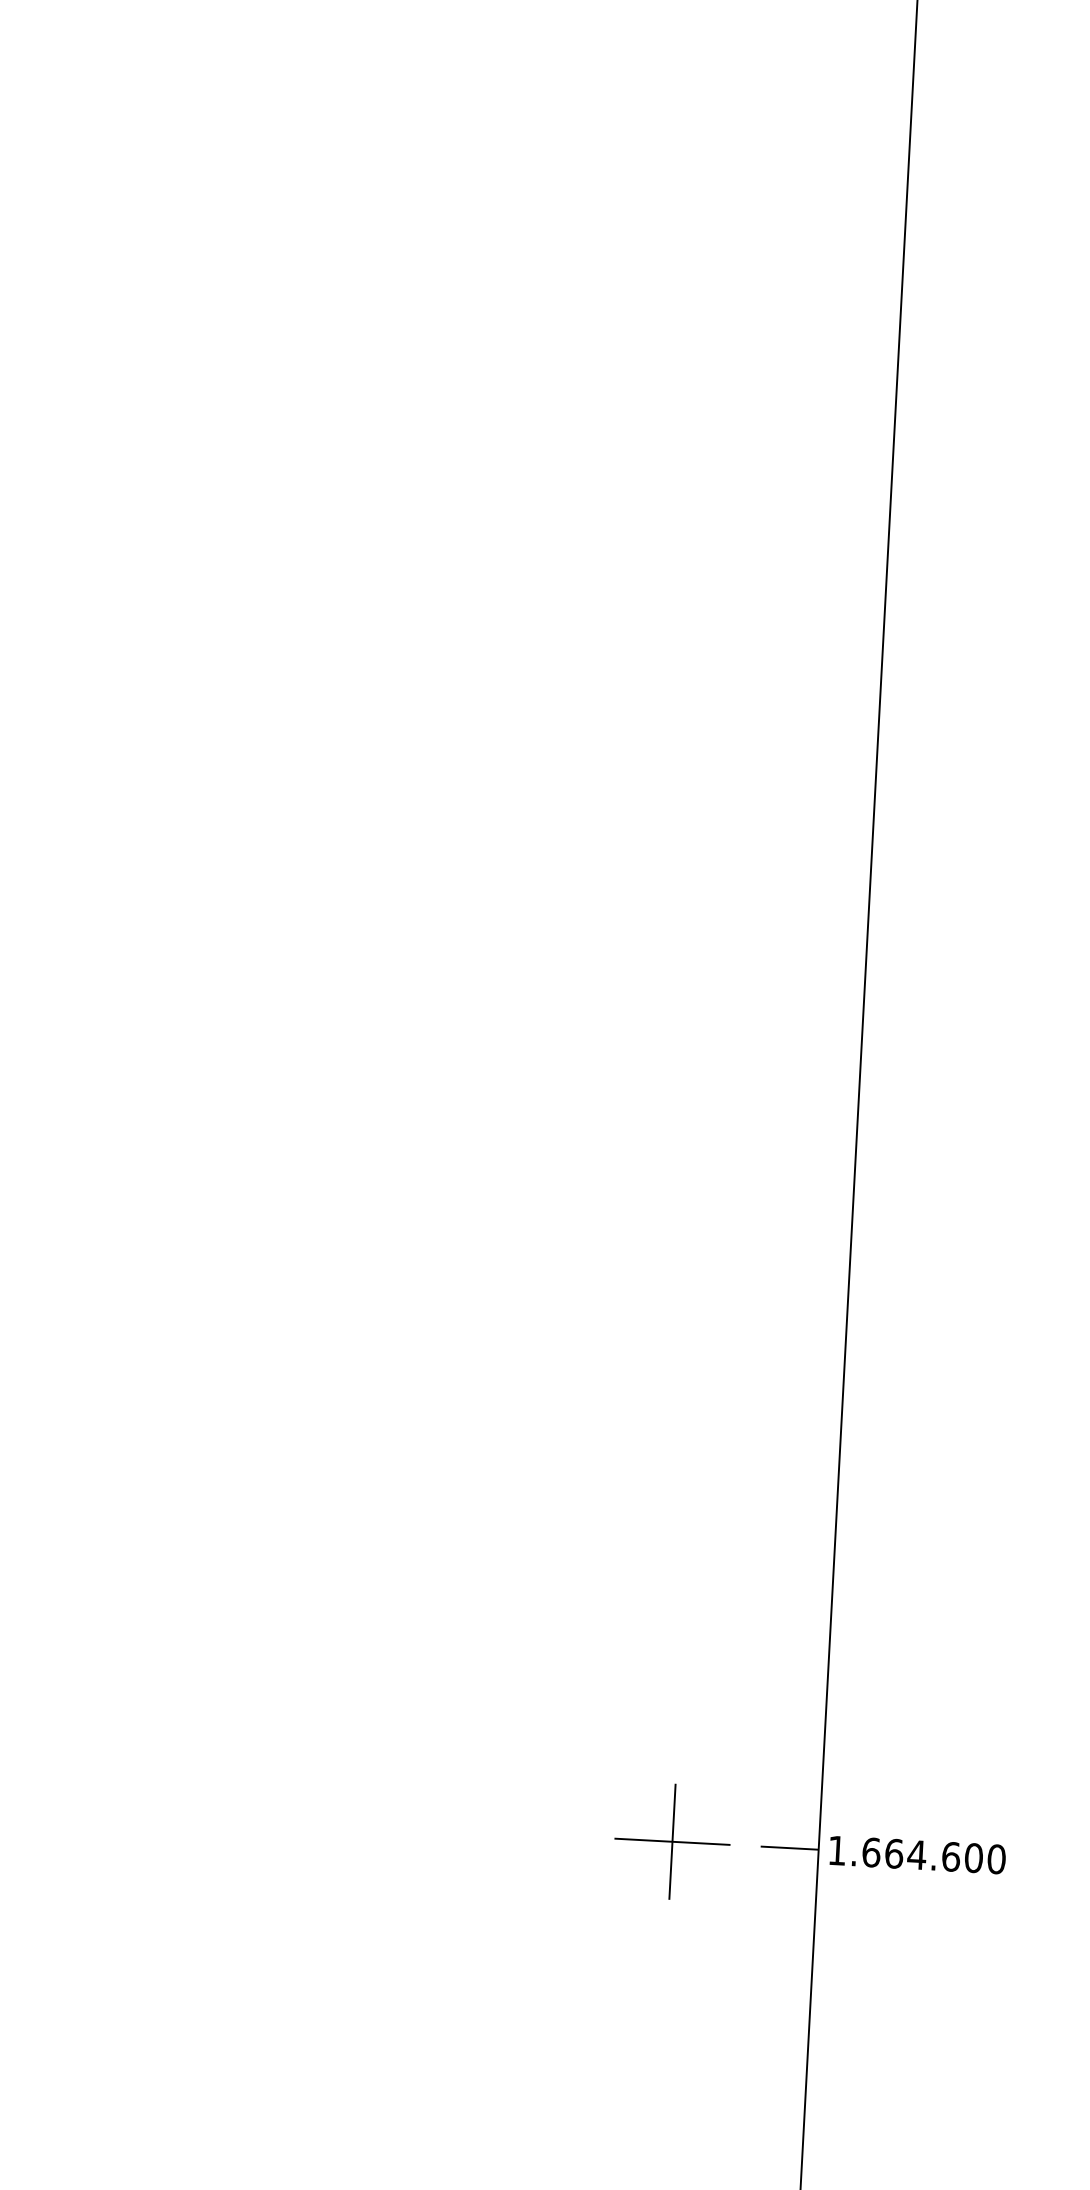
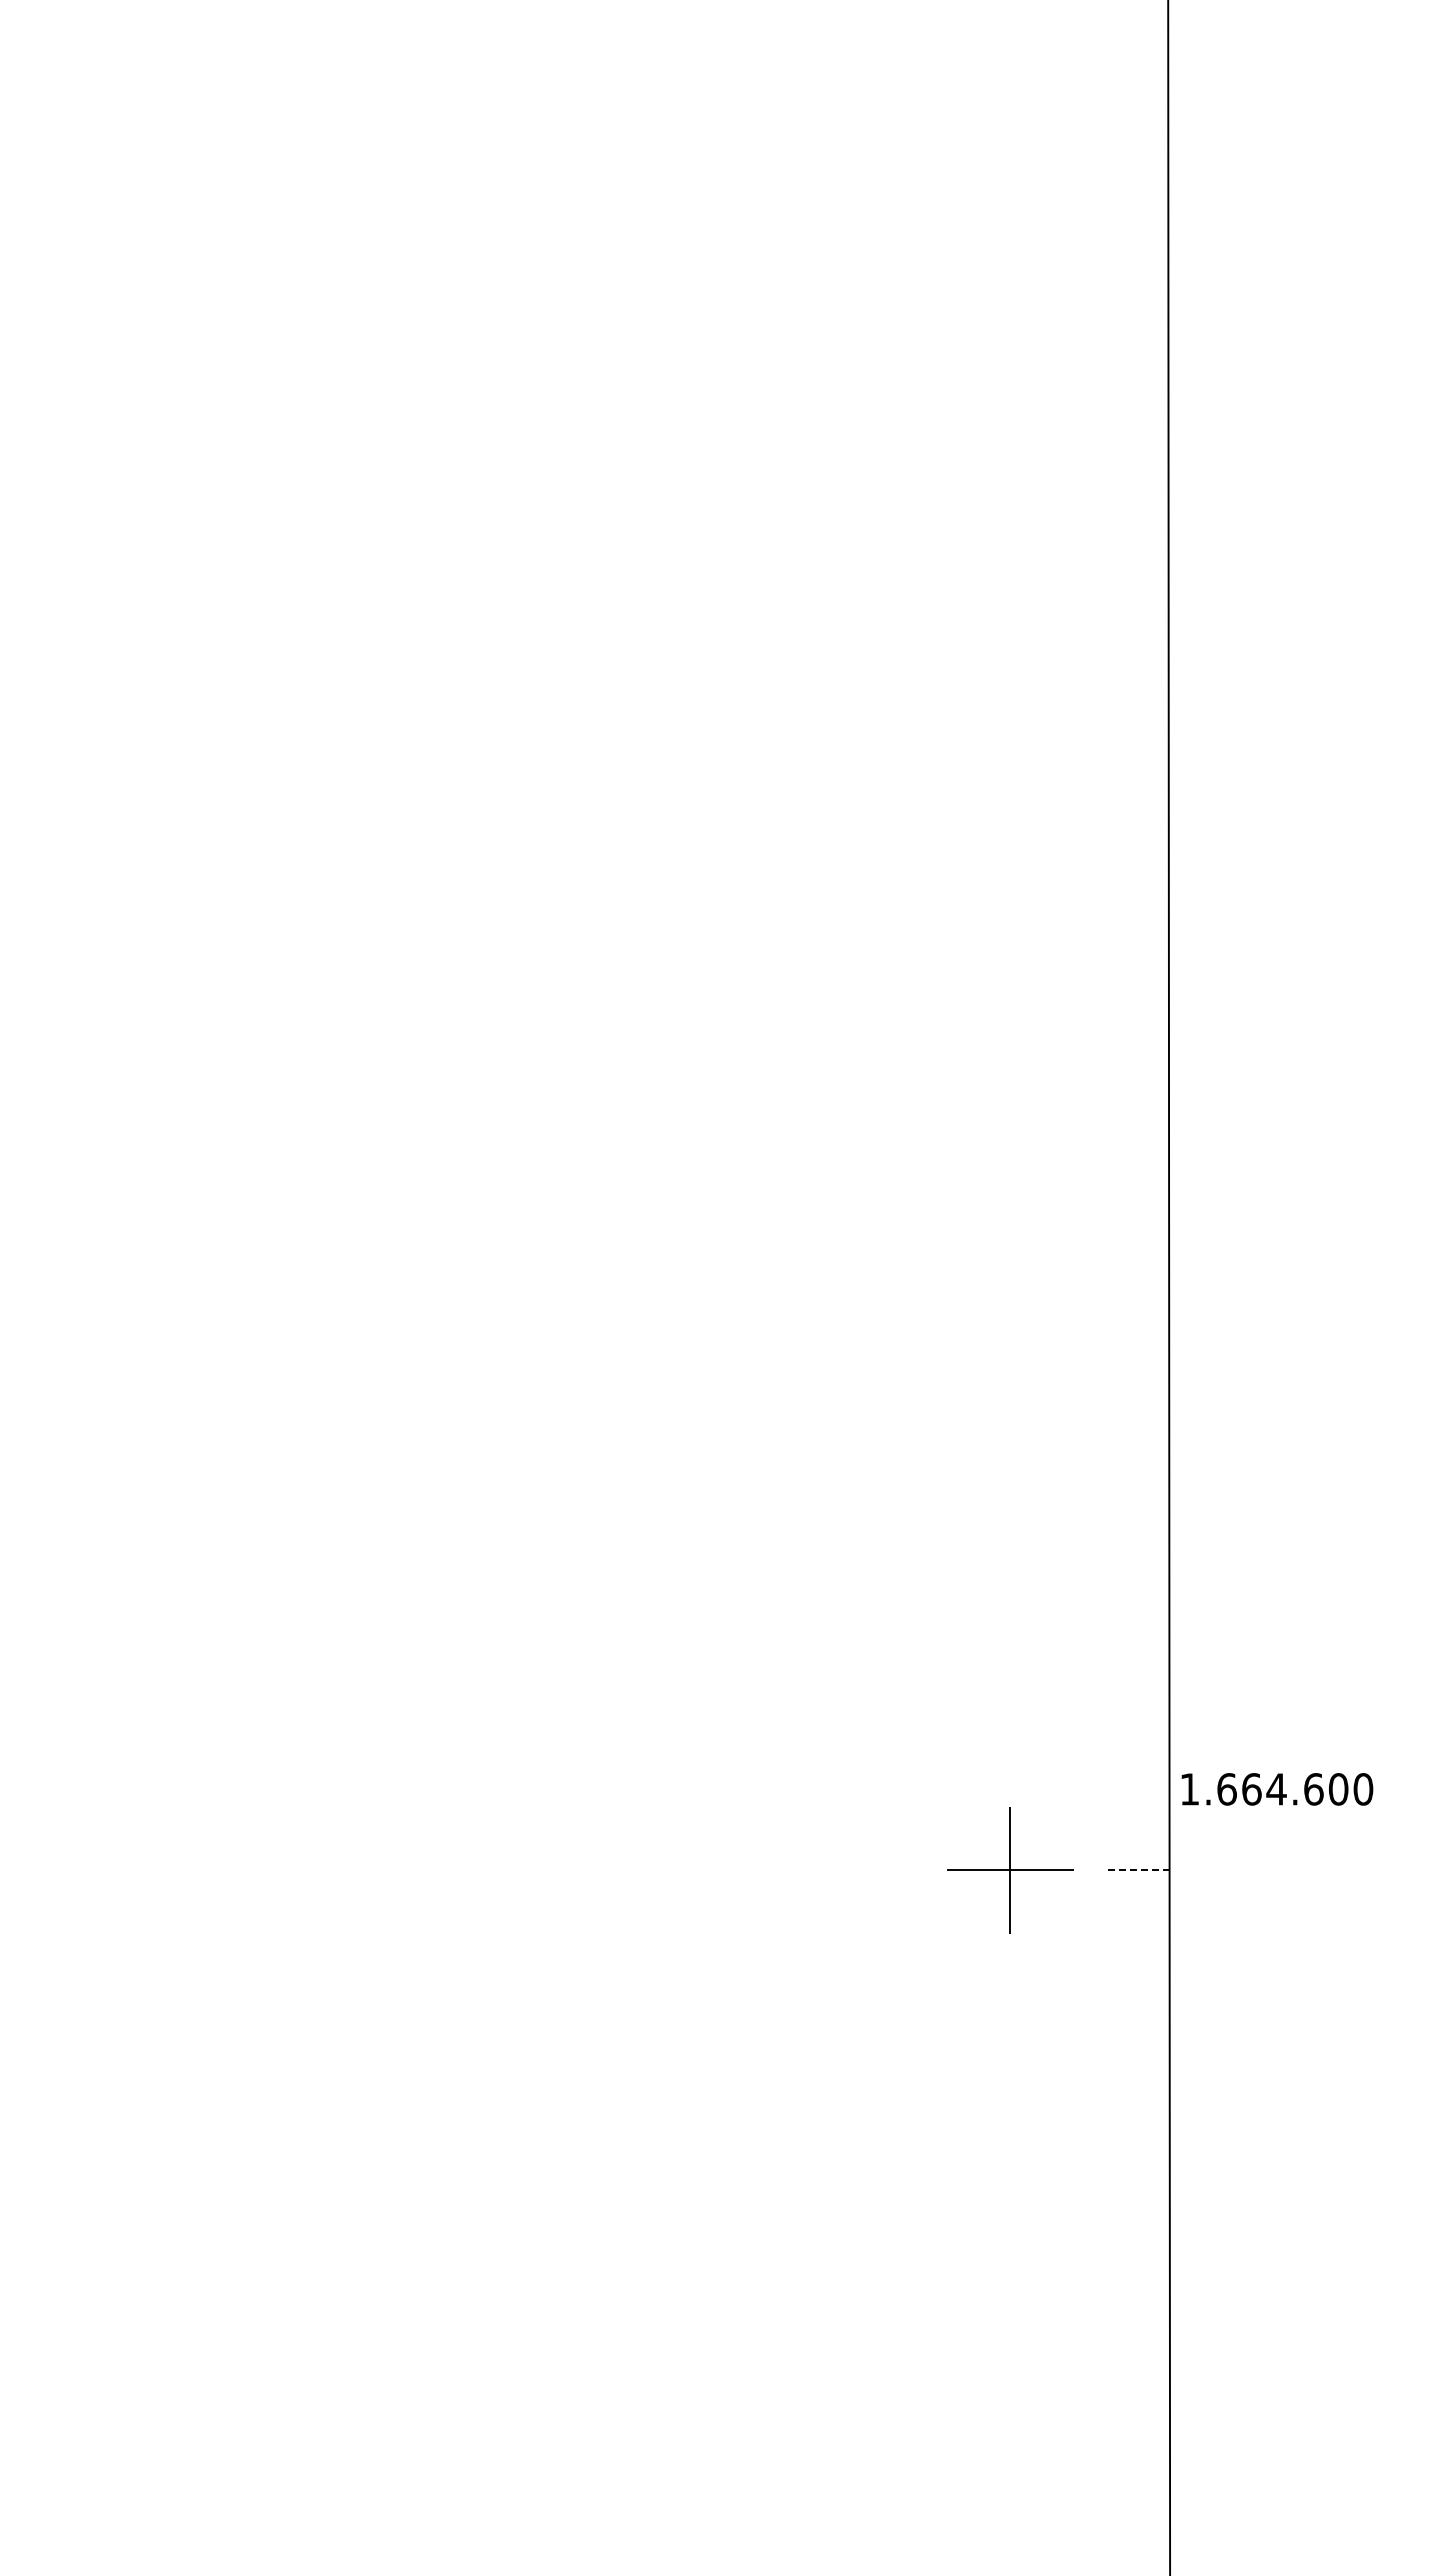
line: (790, 1848) -> (1138, 1870), solid -> dashed
text: (917, 1855) -> (1277, 1789), moved

